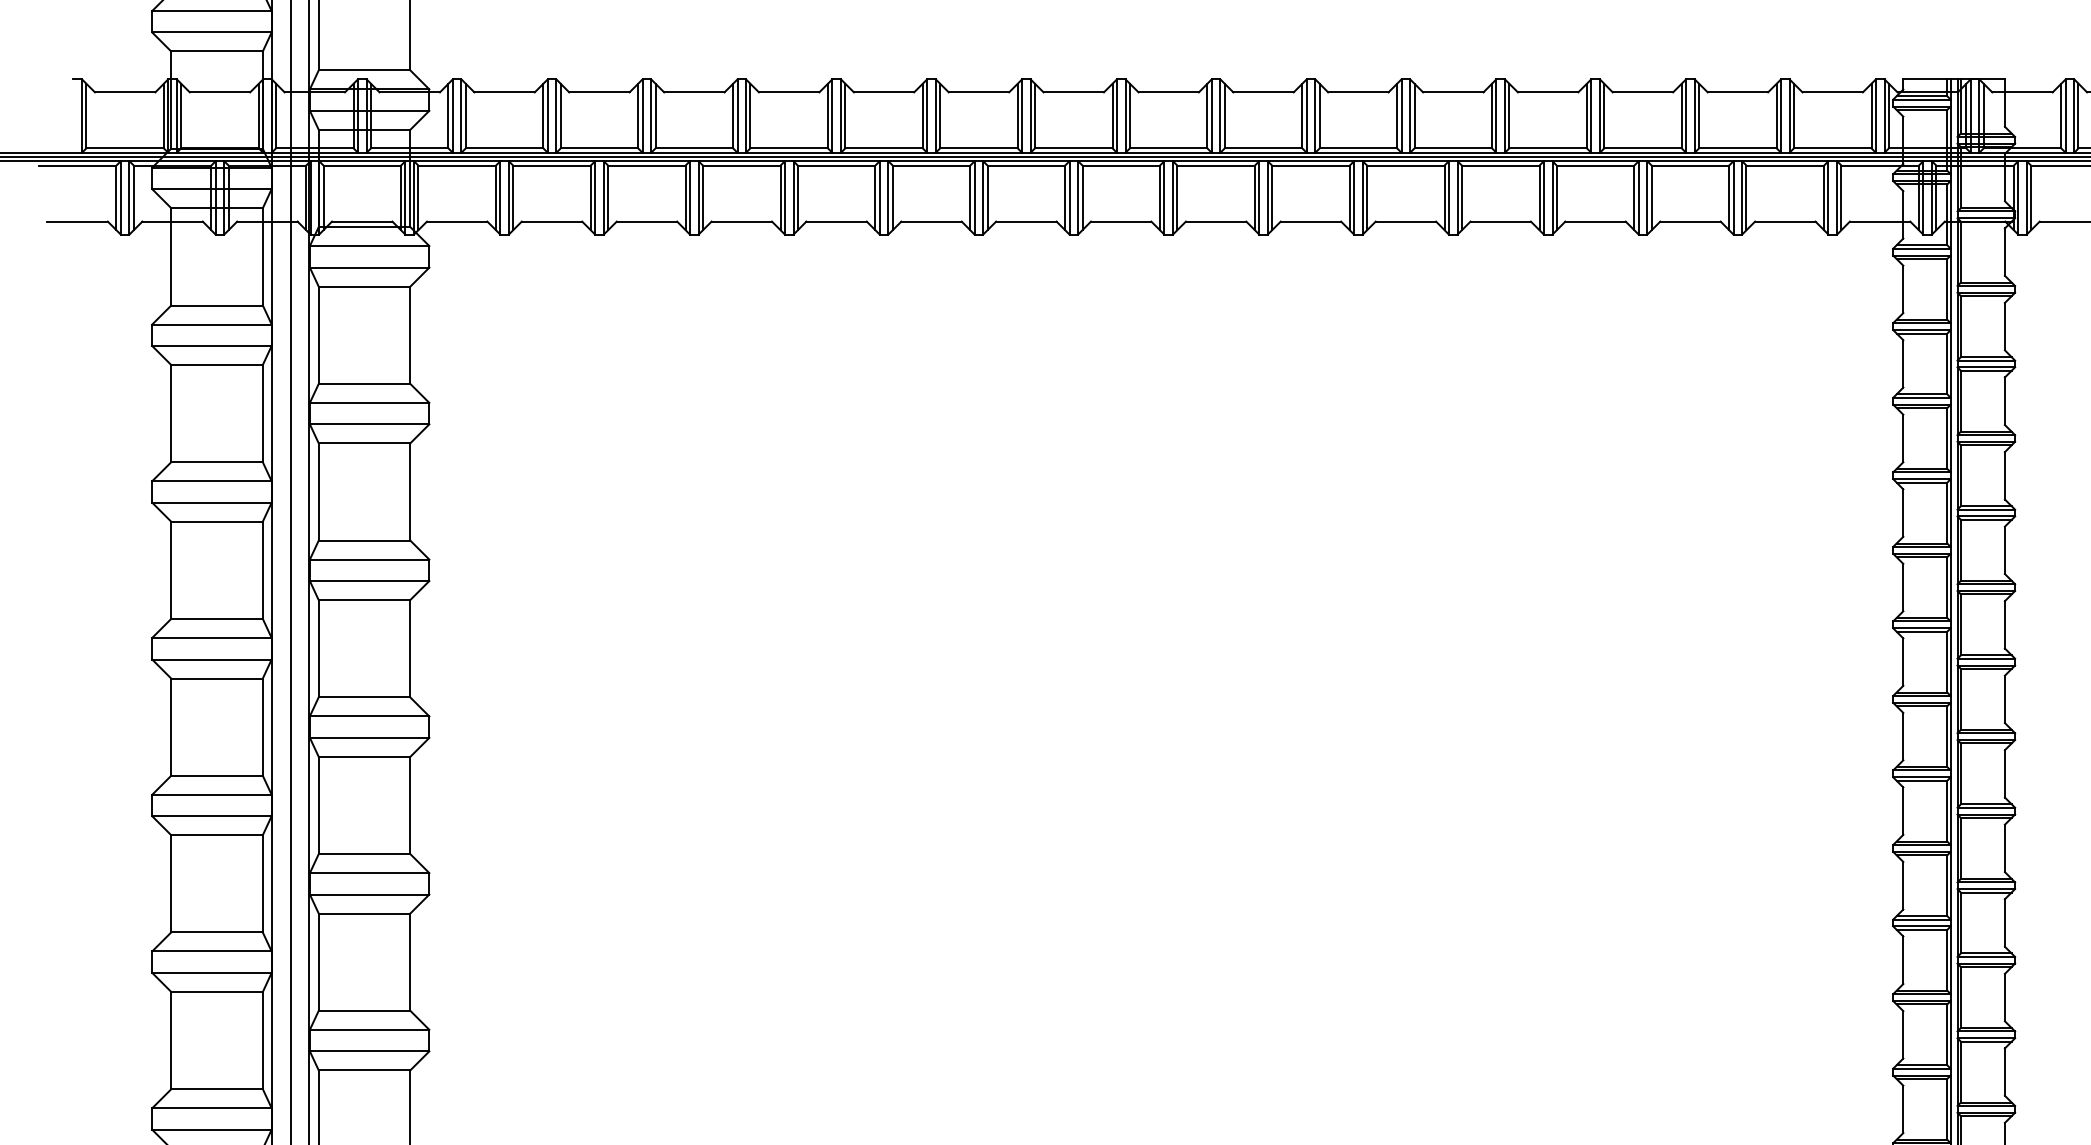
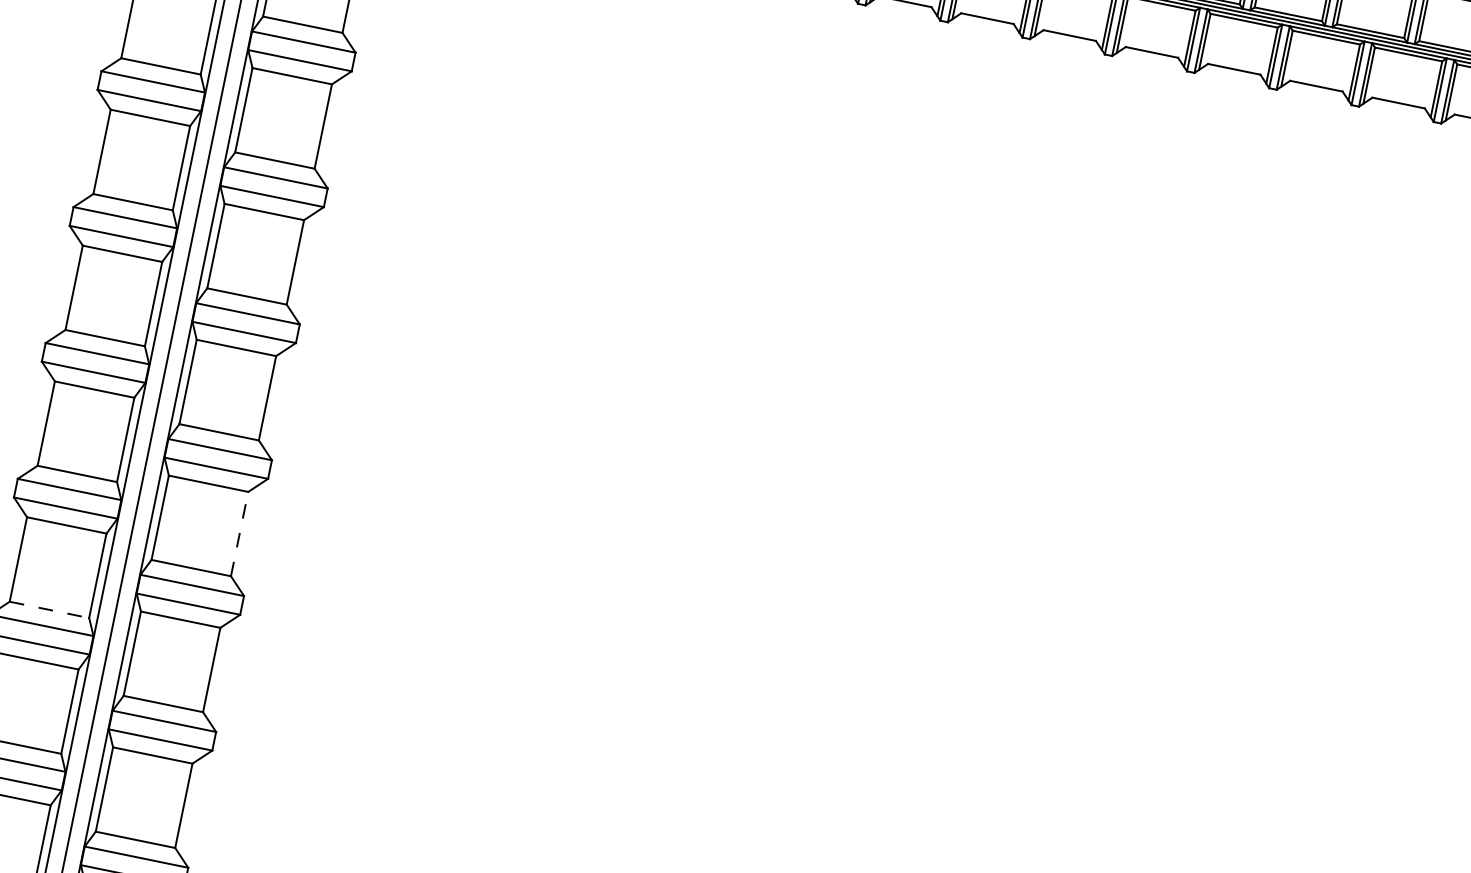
line: (410, 962) -> (239, 534), solid -> dashed
line: (217, 1089) -> (49, 610), solid -> dashed

